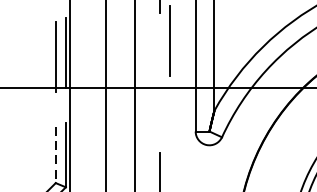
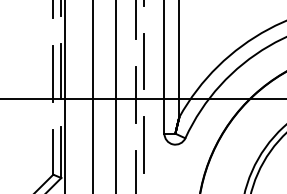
line: (159, 83) -> (135, 95), added
line: (169, 145) -> (143, 144), added
line: (56, 155) -> (53, 152), dashed -> solid

